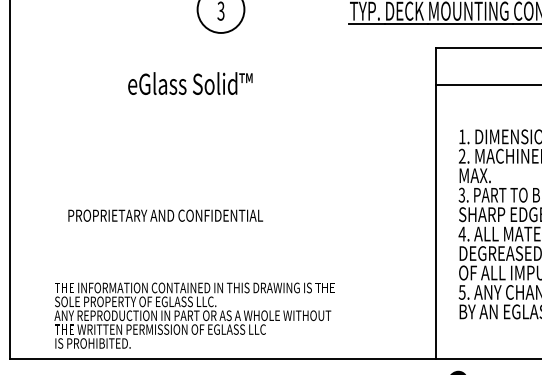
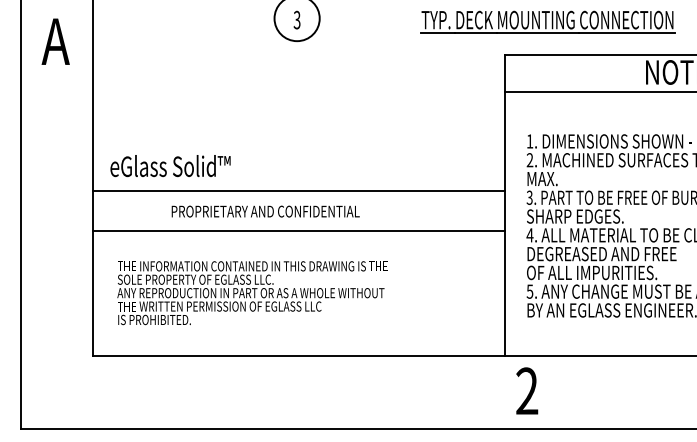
text: (190, 84) -> (170, 166), moved
line: (222, 188) -> (298, 191), added
text: (165, 215) -> (265, 211), moved
line: (222, 230) -> (298, 231), added
text: (194, 316) -> (252, 293), moved

